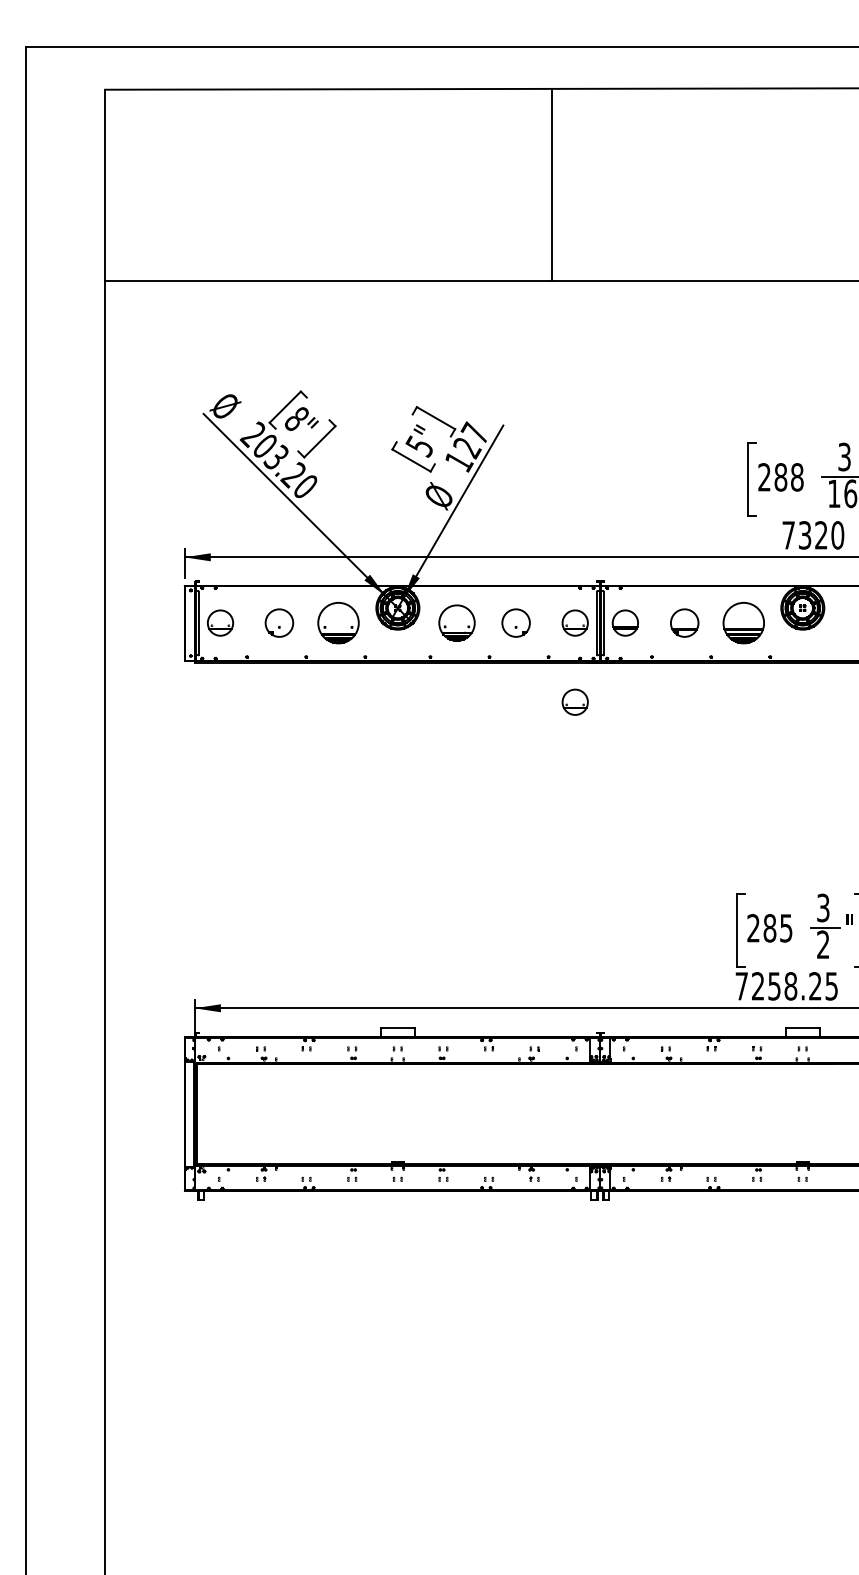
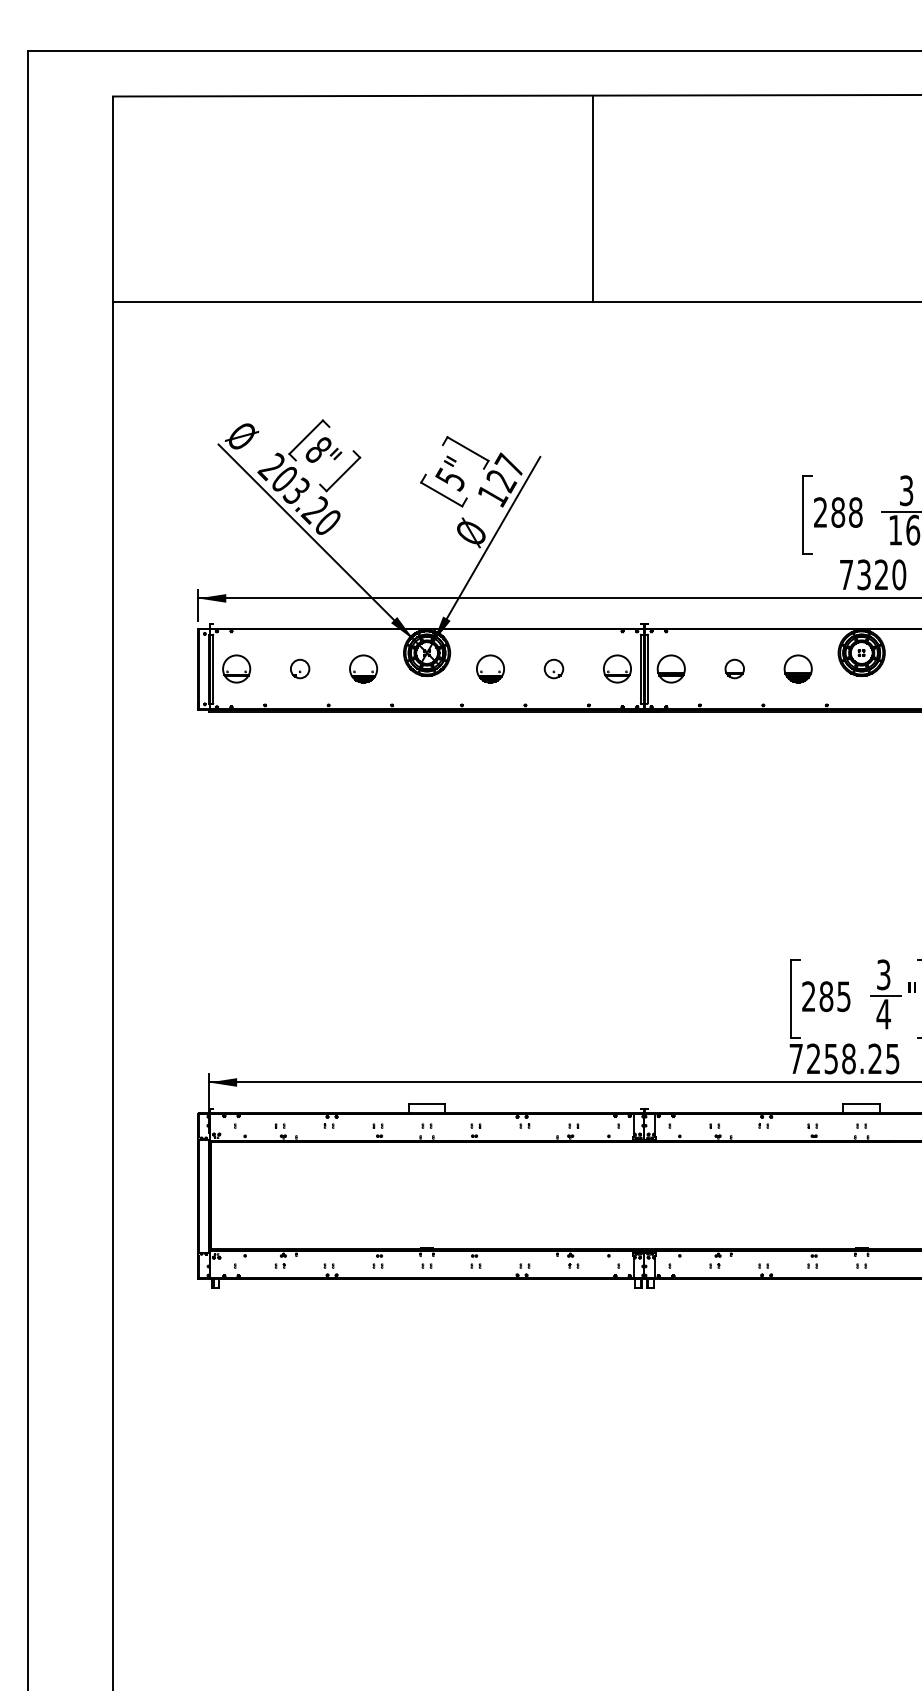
part: (279, 622) -> (300, 668), size x0.62
part: (338, 622) -> (363, 668), size x0.62
part: (456, 622) -> (490, 668), size x0.71
part: (515, 622) -> (553, 668), size x0.62
part: (684, 622) -> (734, 668), size x0.62
part: (742, 622) -> (797, 668), size x0.62
part: (575, 701) -> (617, 753), removed
text: (823, 944) -> (883, 1014), 2 -> 4

